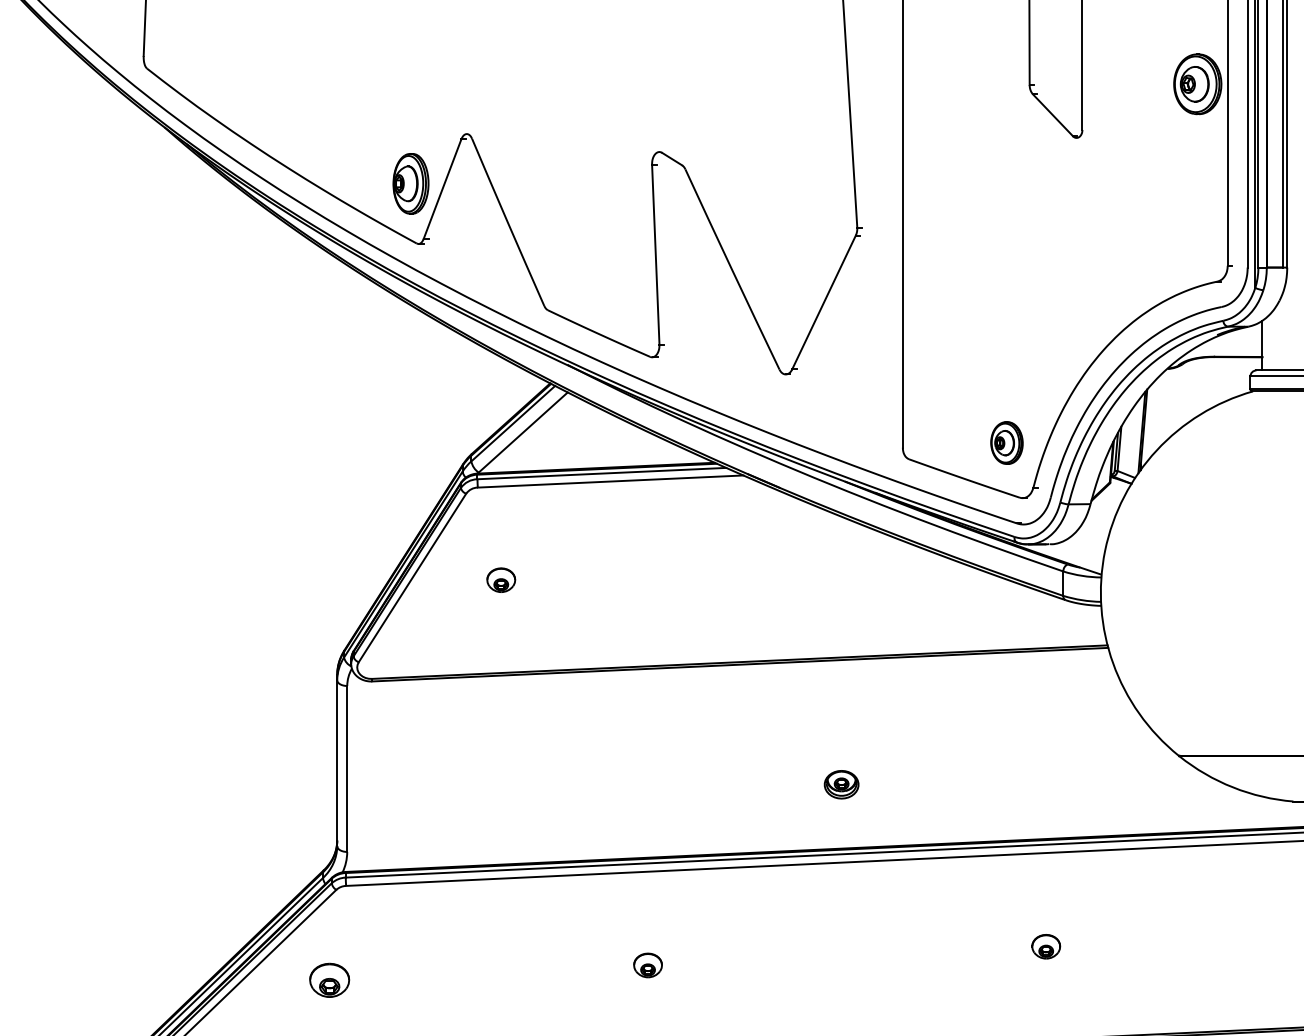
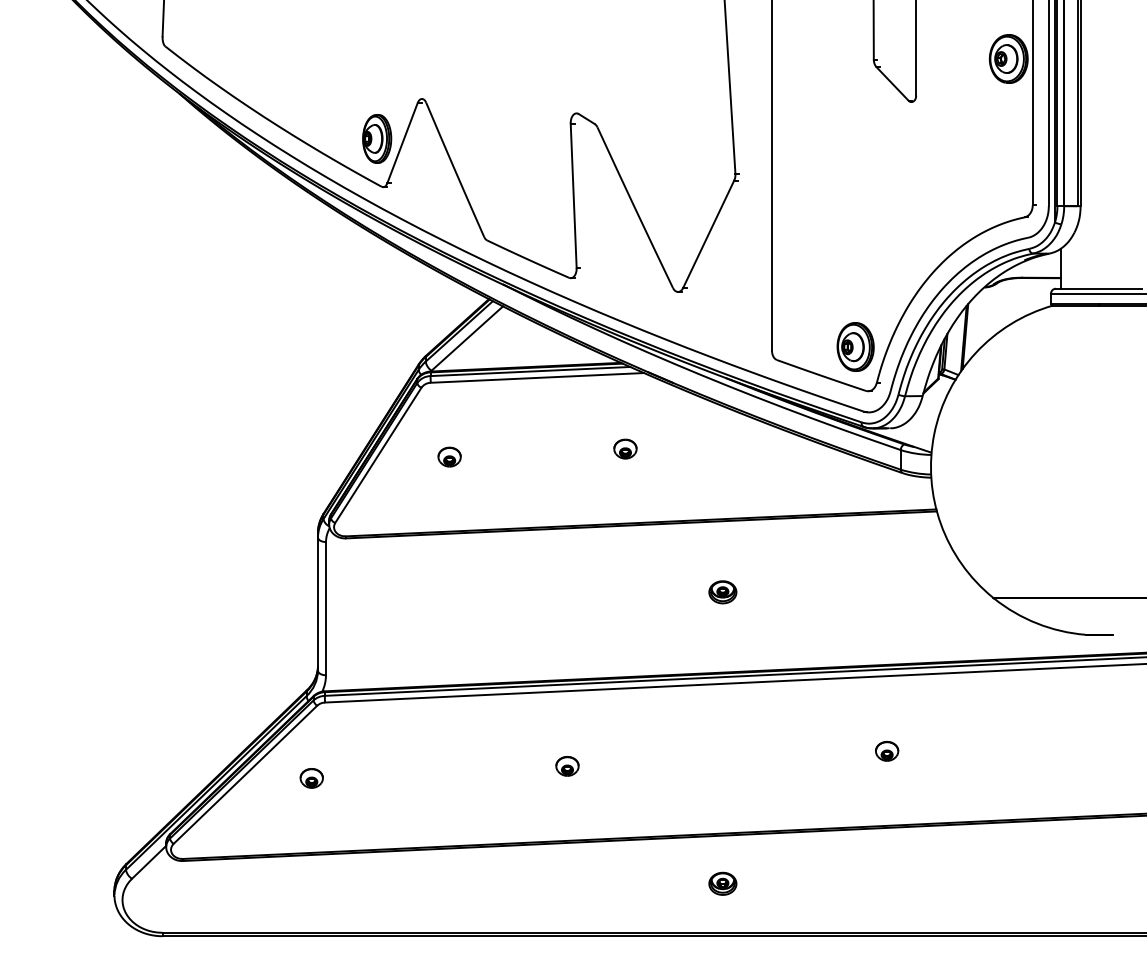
part: (1006, 442) -> (855, 346), size x1.43
part: (720, 569) -> (625, 448), added
part: (841, 784) -> (722, 592), moved
part: (329, 980) -> (311, 778), size x0.71

